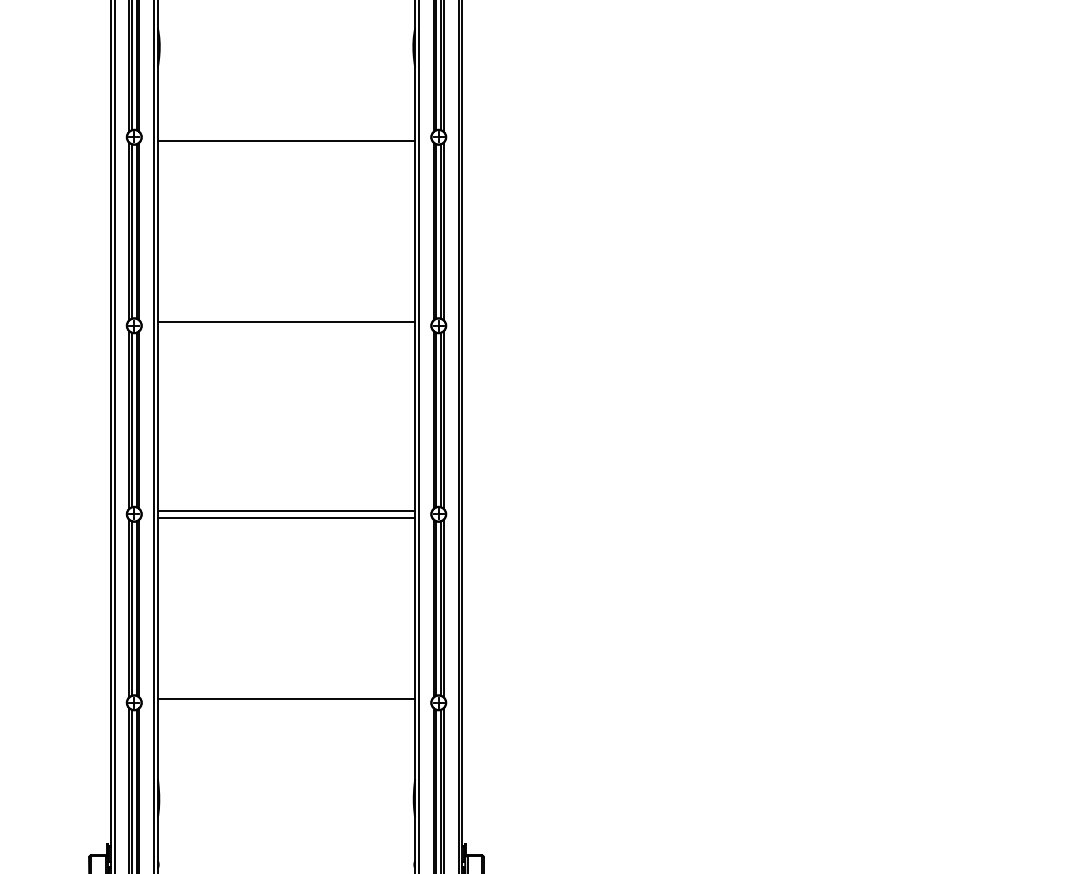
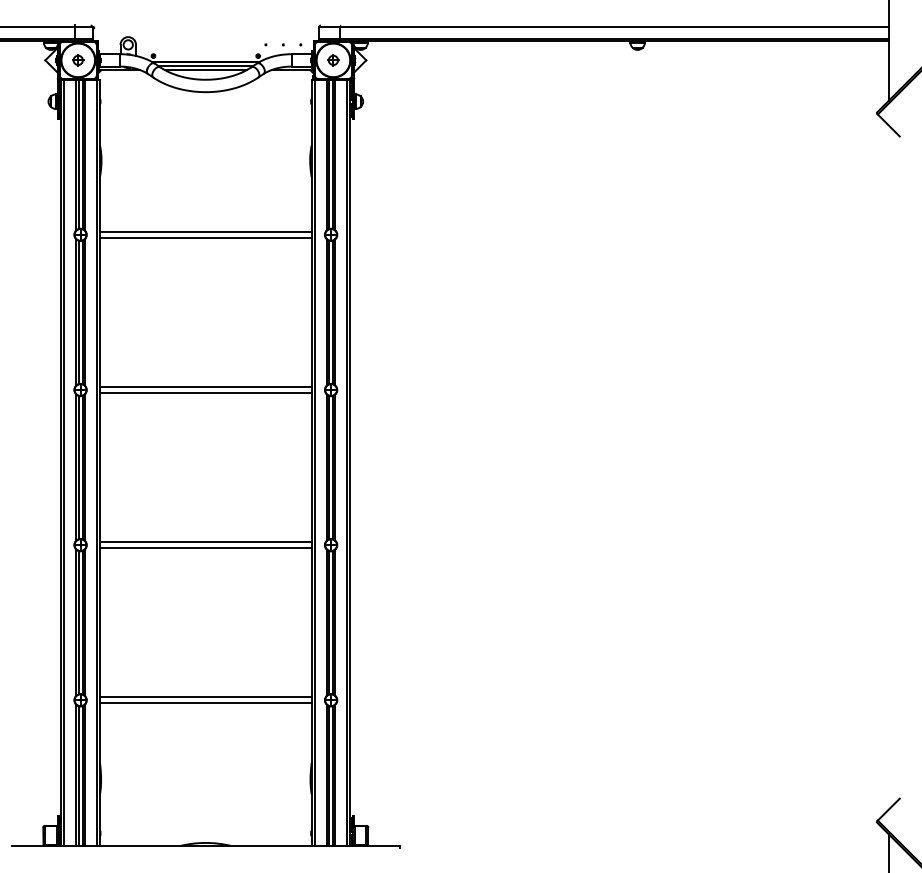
line: (286, 133) -> (205, 231), added
line: (286, 330) -> (205, 393), added
line: (286, 706) -> (205, 703), added

